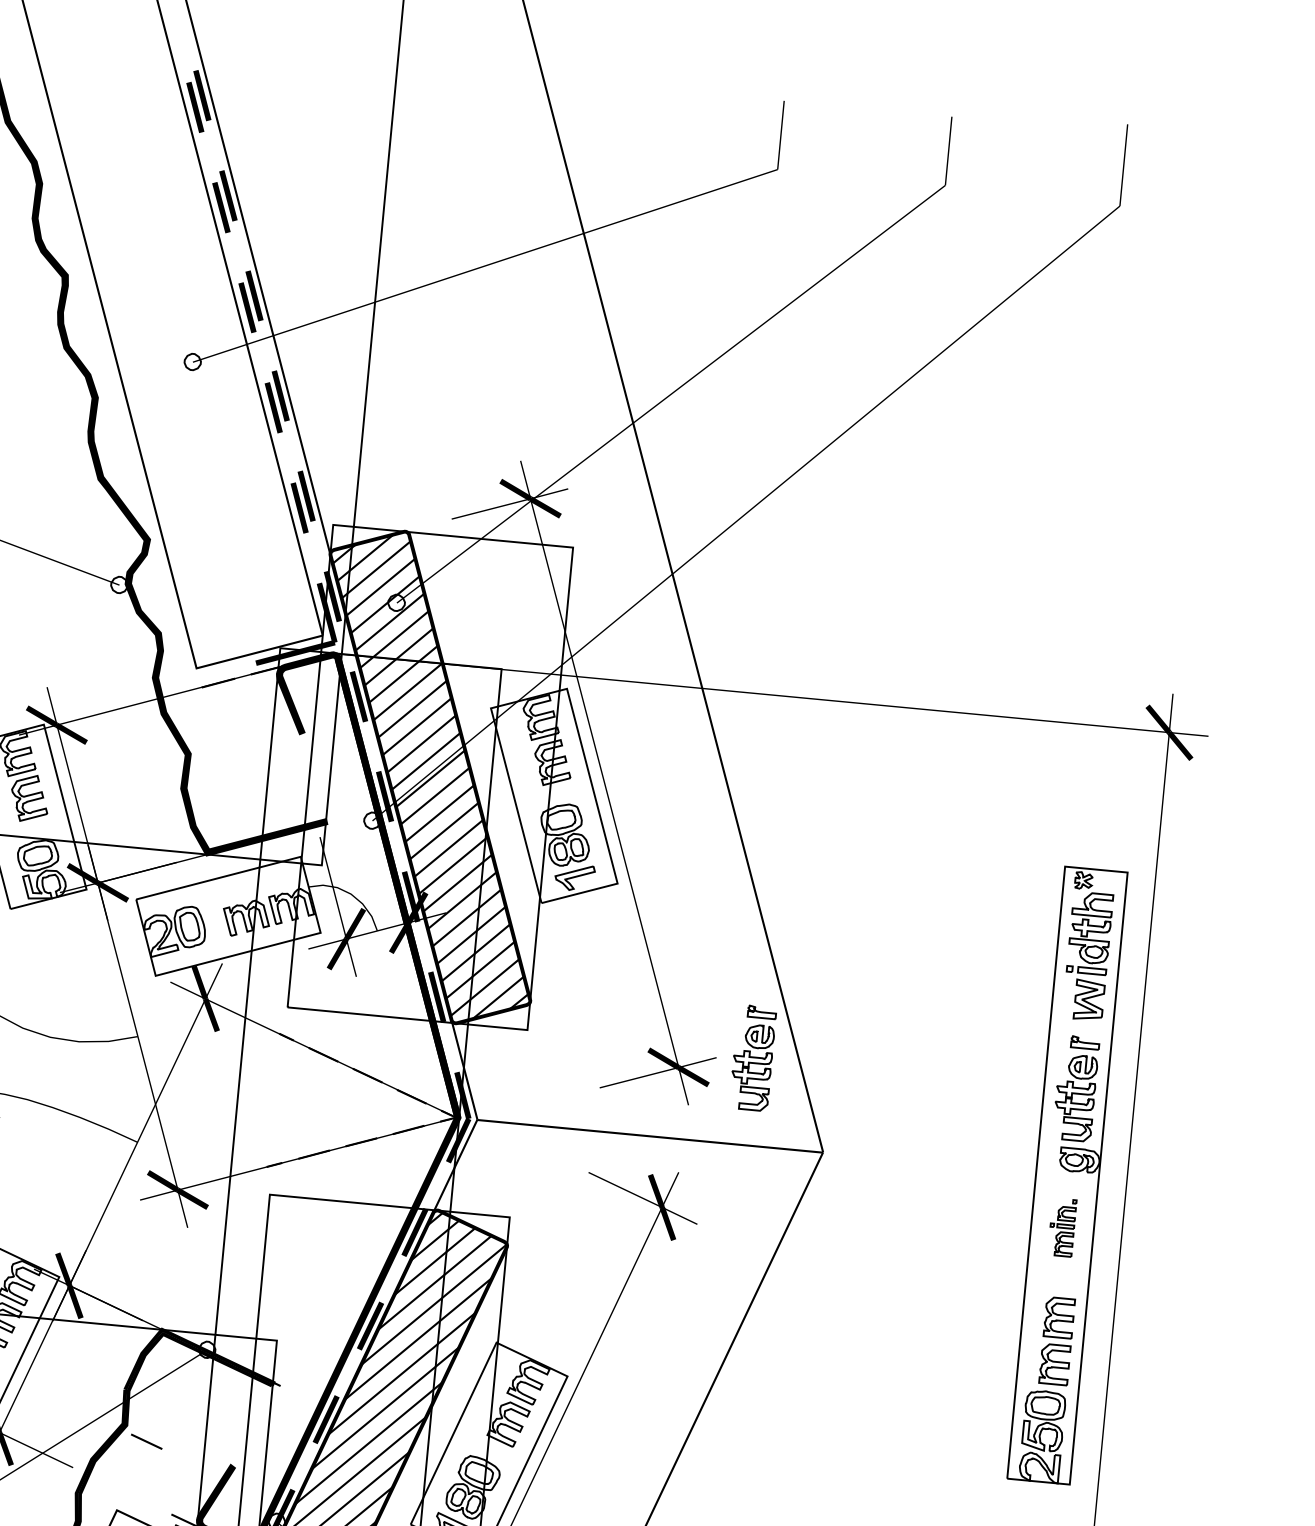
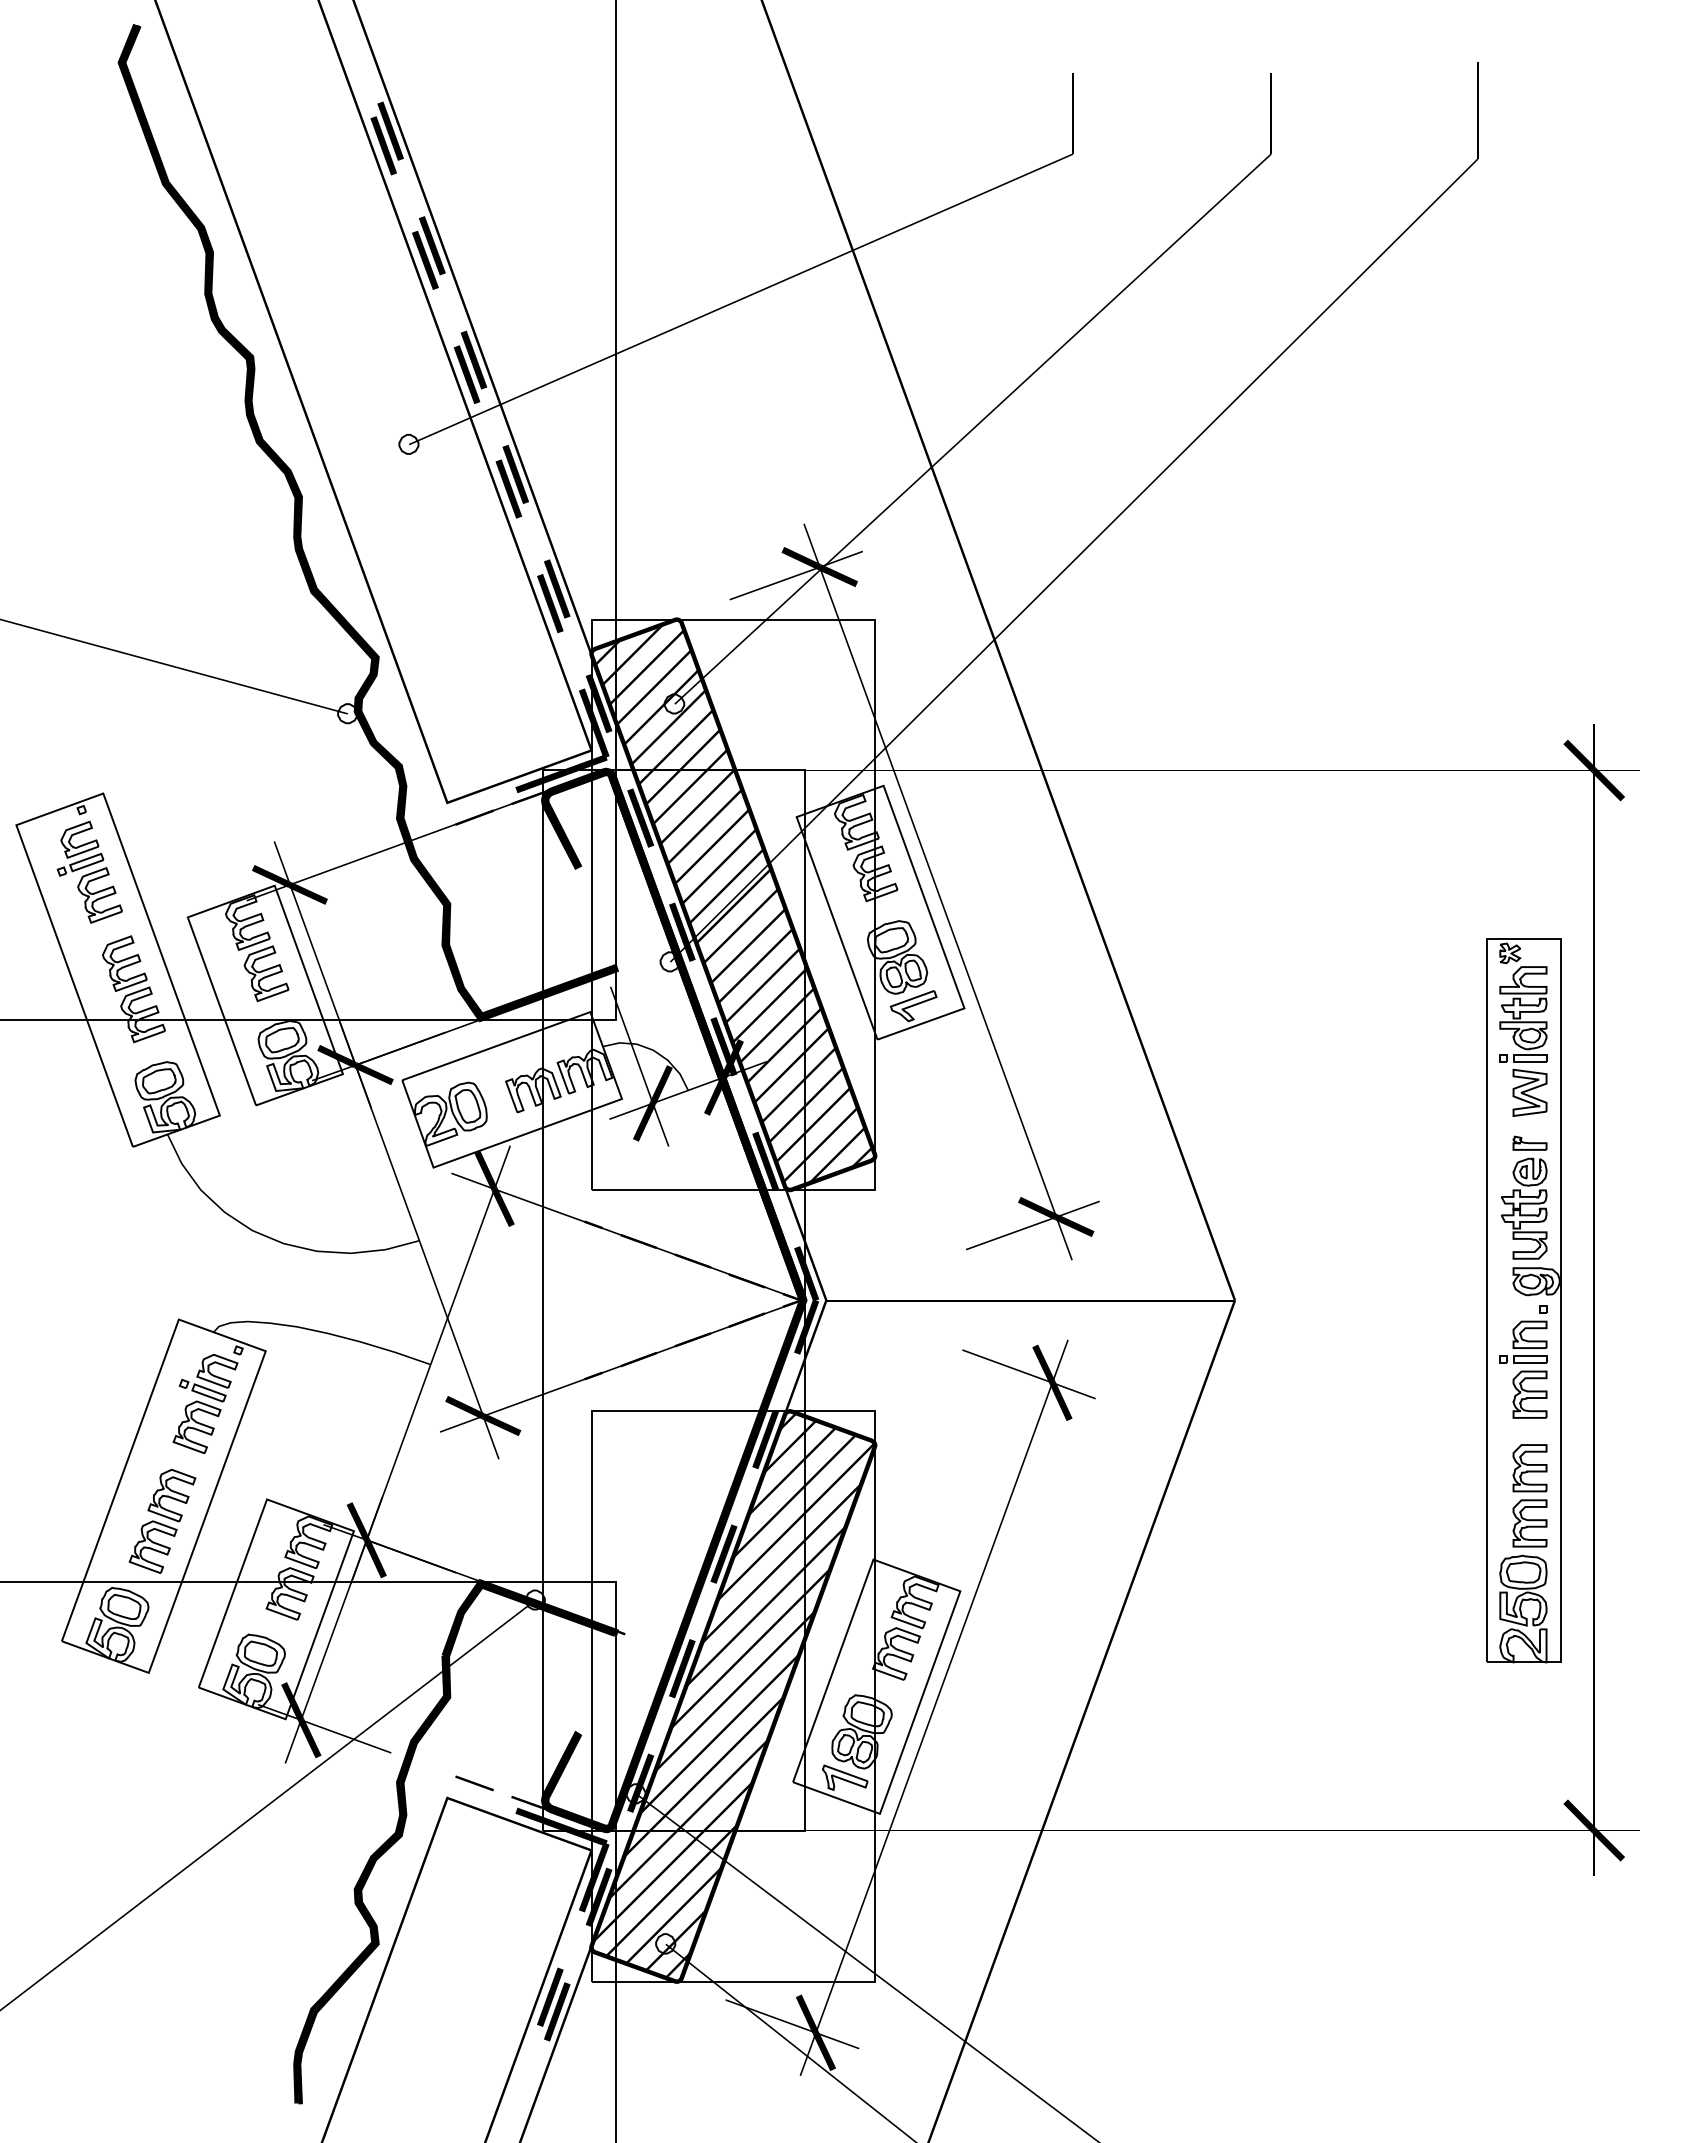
part: (753, 1057) -> (1142, 1197), removed
part: (1062, 1227) -> (1523, 1361), size x1.67
line: (146, 1441) -> (474, 1783), moved

